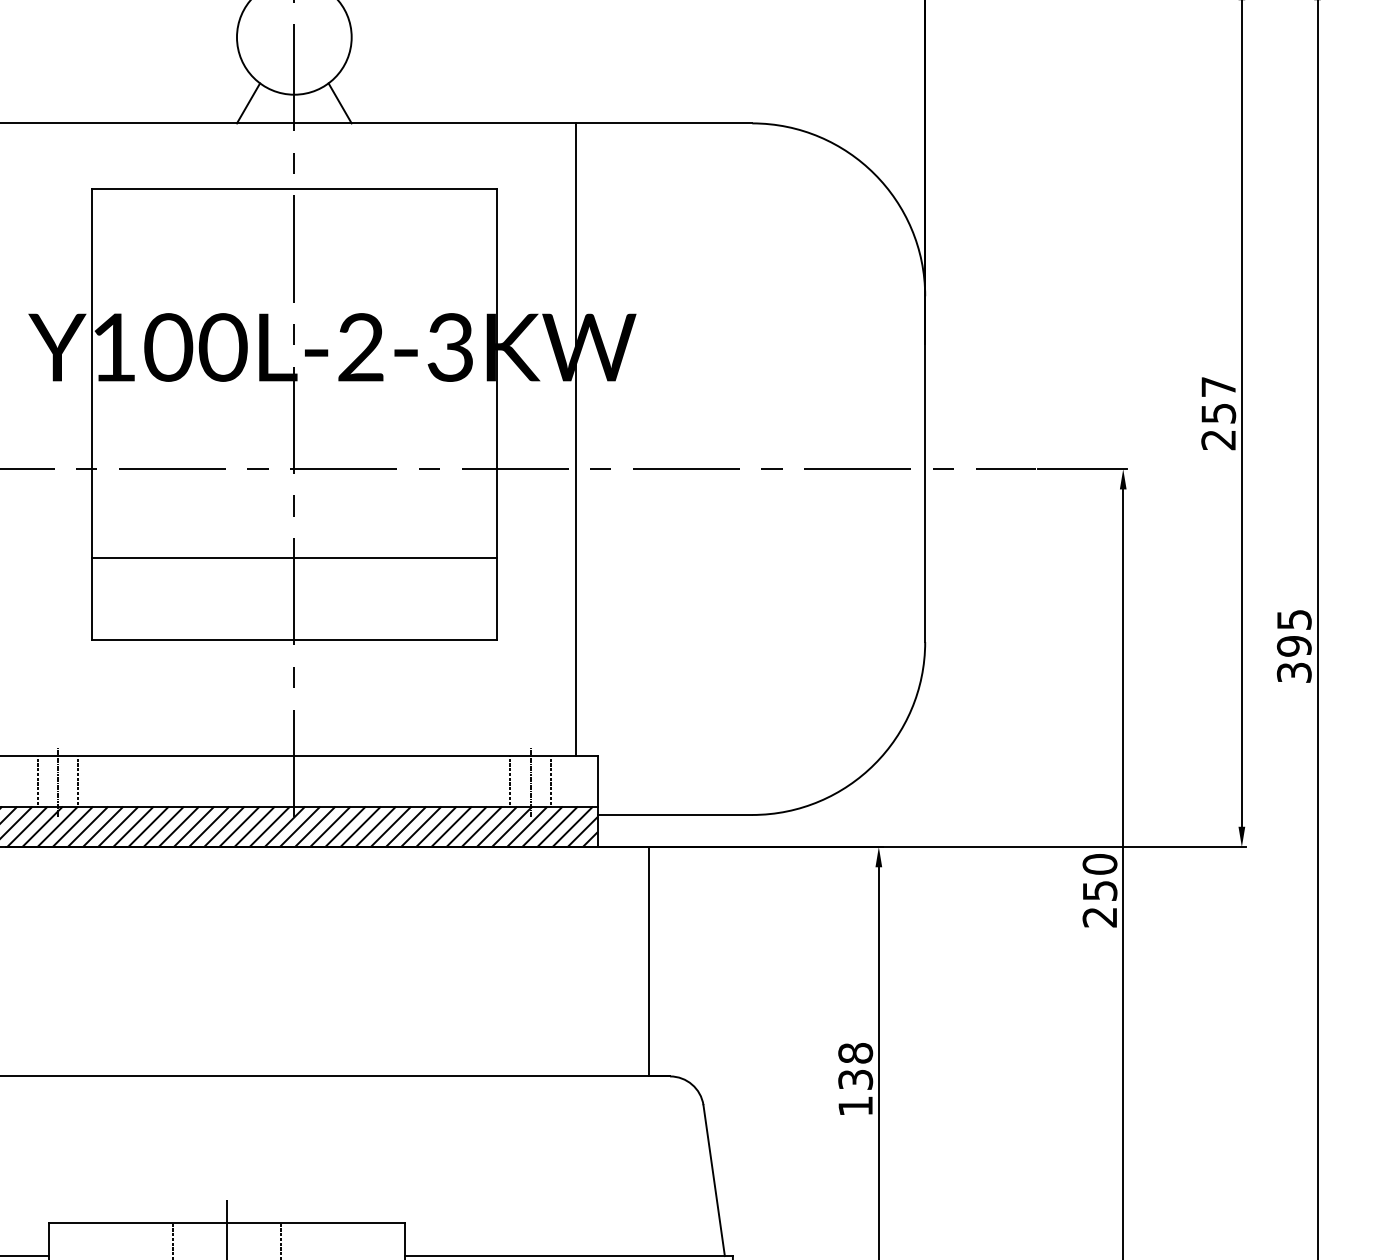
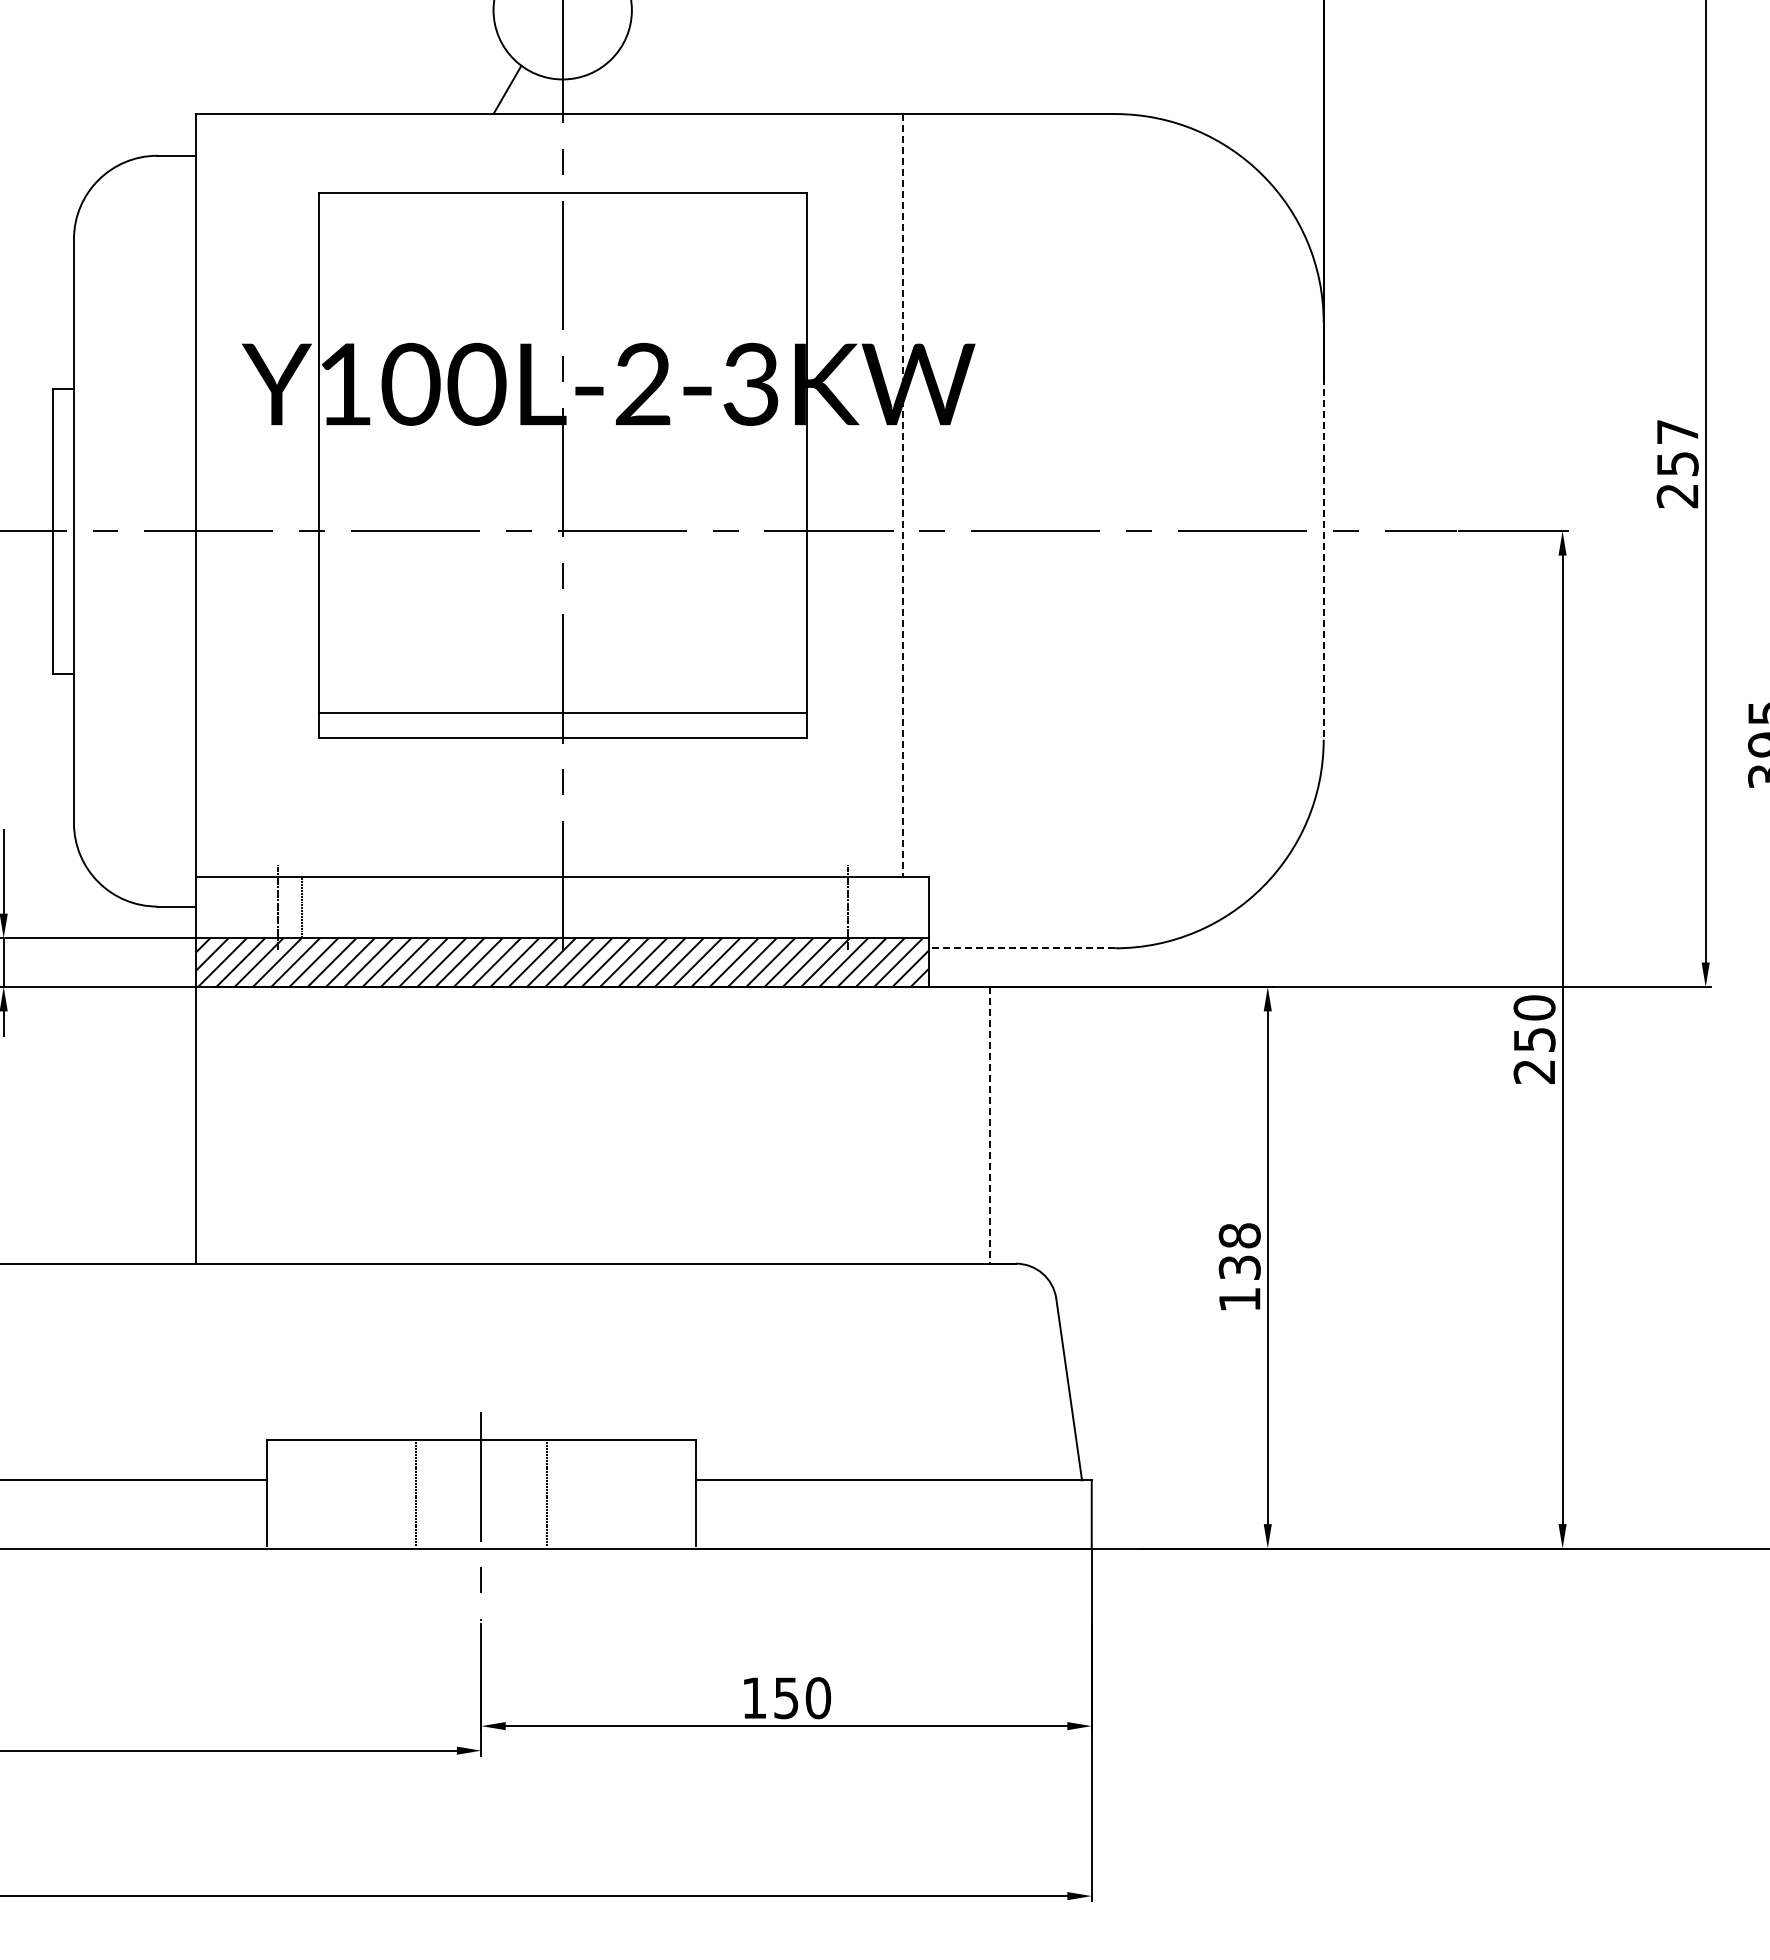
line: (339, 103) -> (617, 89), removed
line: (576, 439) -> (902, 495), solid -> dashed
line: (925, 469) -> (1323, 531), solid -> dashed
line: (294, 558) -> (562, 713), moved
line: (37, 781) -> (253, 907), removed
line: (510, 781) -> (823, 907), removed
line: (551, 781) -> (872, 907), removed
line: (674, 815) -> (1021, 948), solid -> dashed
line: (648, 961) -> (990, 1125), solid -> dashed

